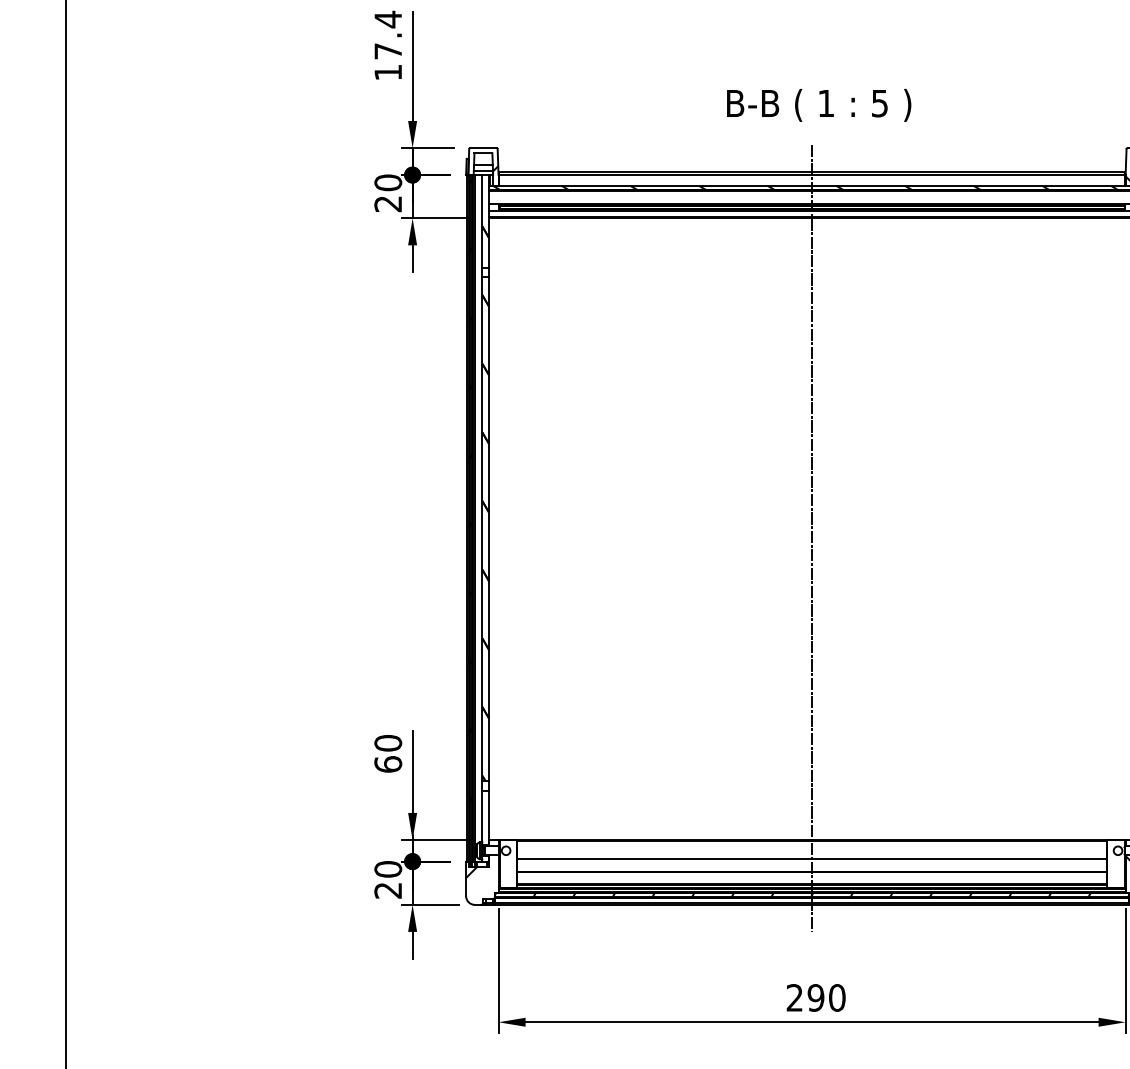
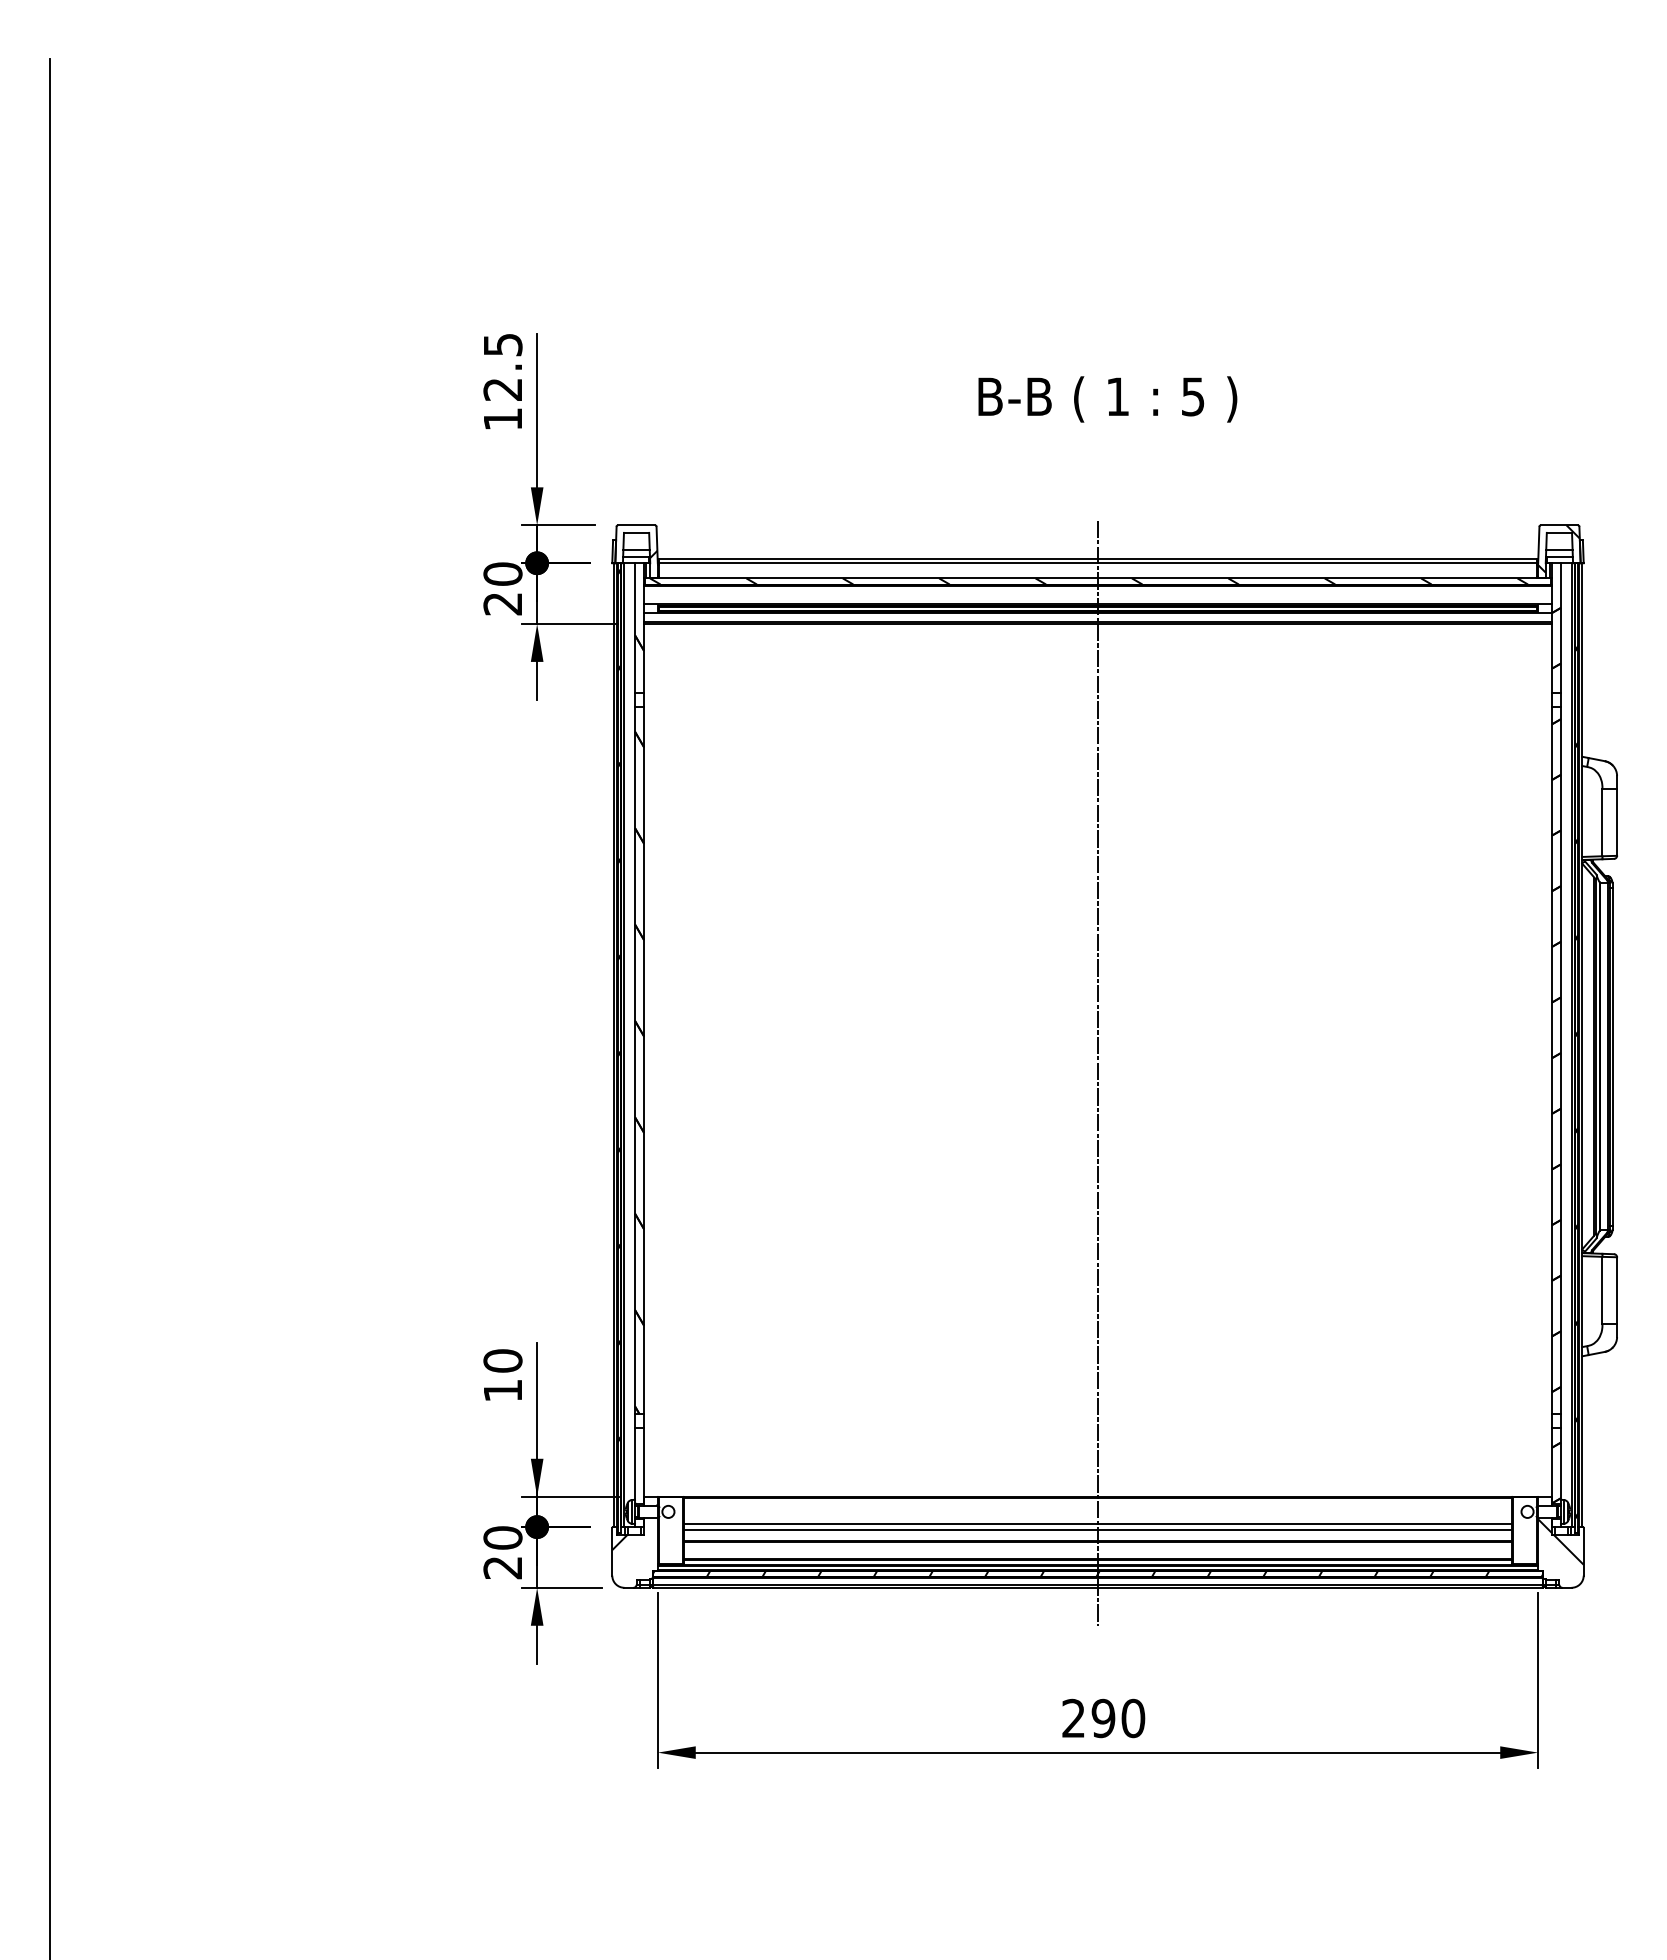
text: (387, 34) -> (502, 366), 17.4 -> 12.5
text: (818, 105) -> (1107, 399), moved
text: (387, 764) -> (502, 1390), 60 -> 10
line: (811, 864) -> (1097, 1530), added

